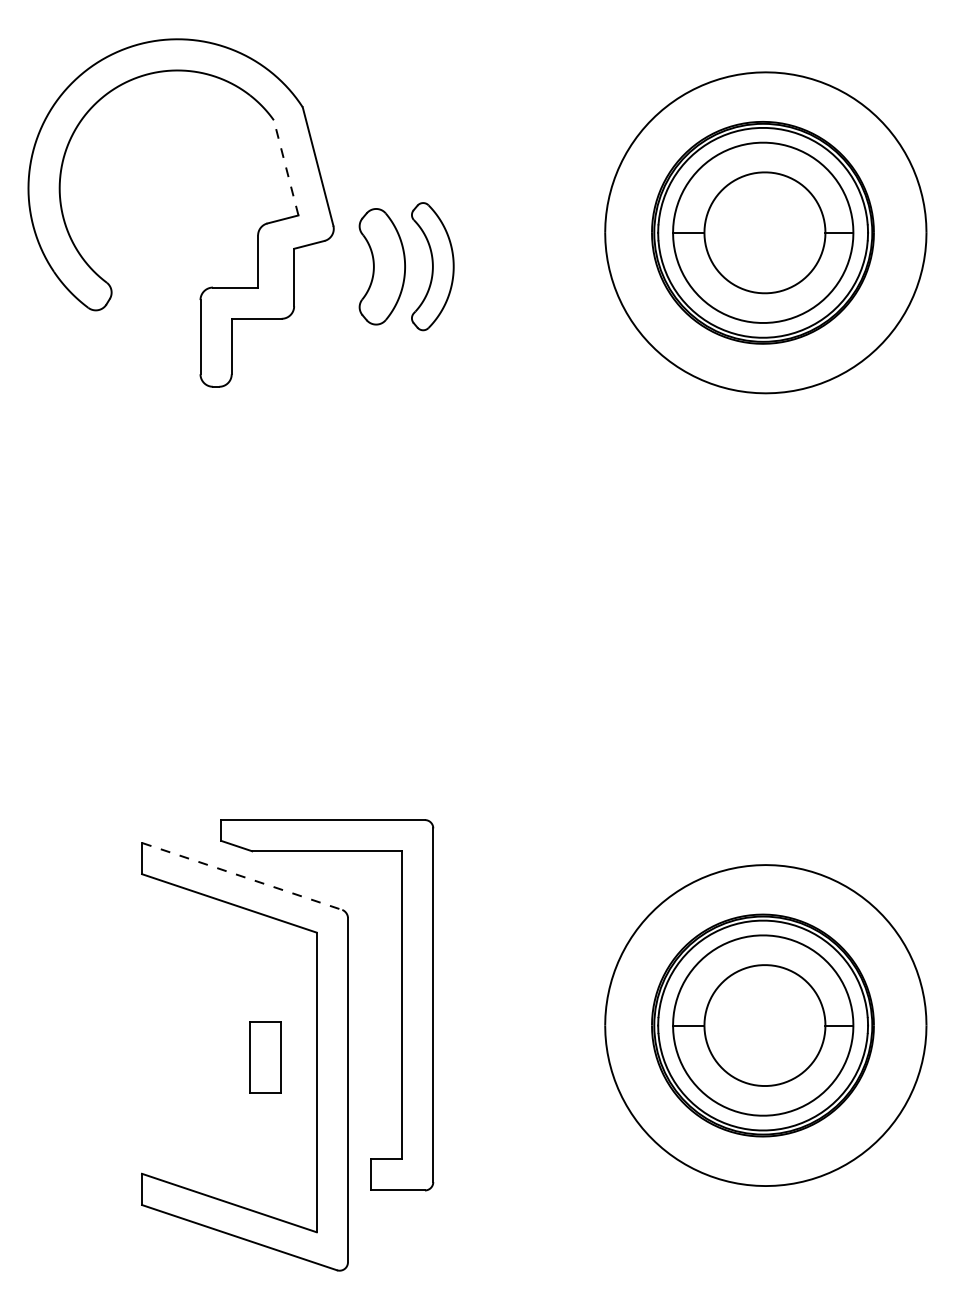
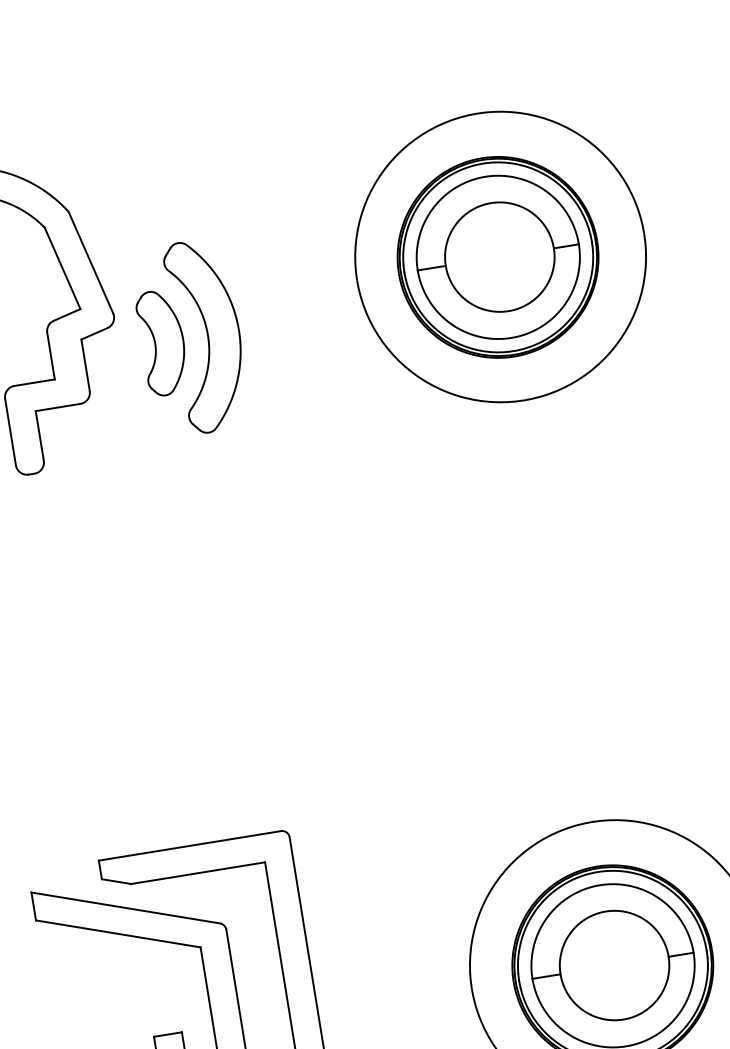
line: (286, 167) -> (62, 267), dashed -> solid
part: (432, 266) -> (207, 335), size x1.67
line: (242, 876) -> (126, 907), dashed -> solid

